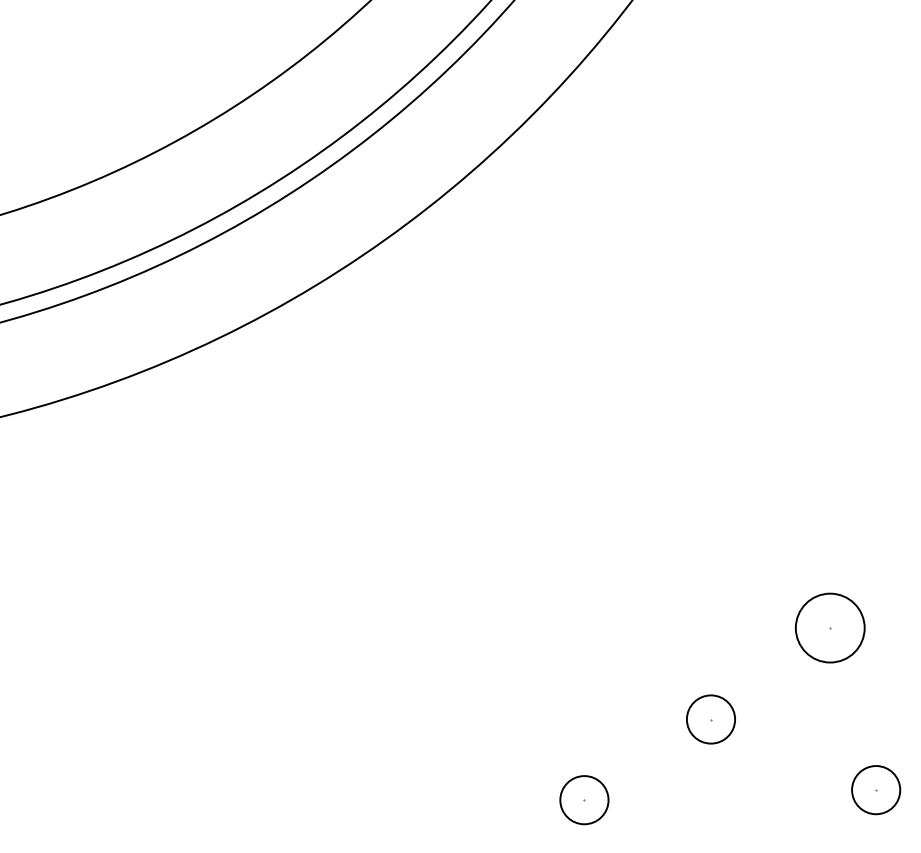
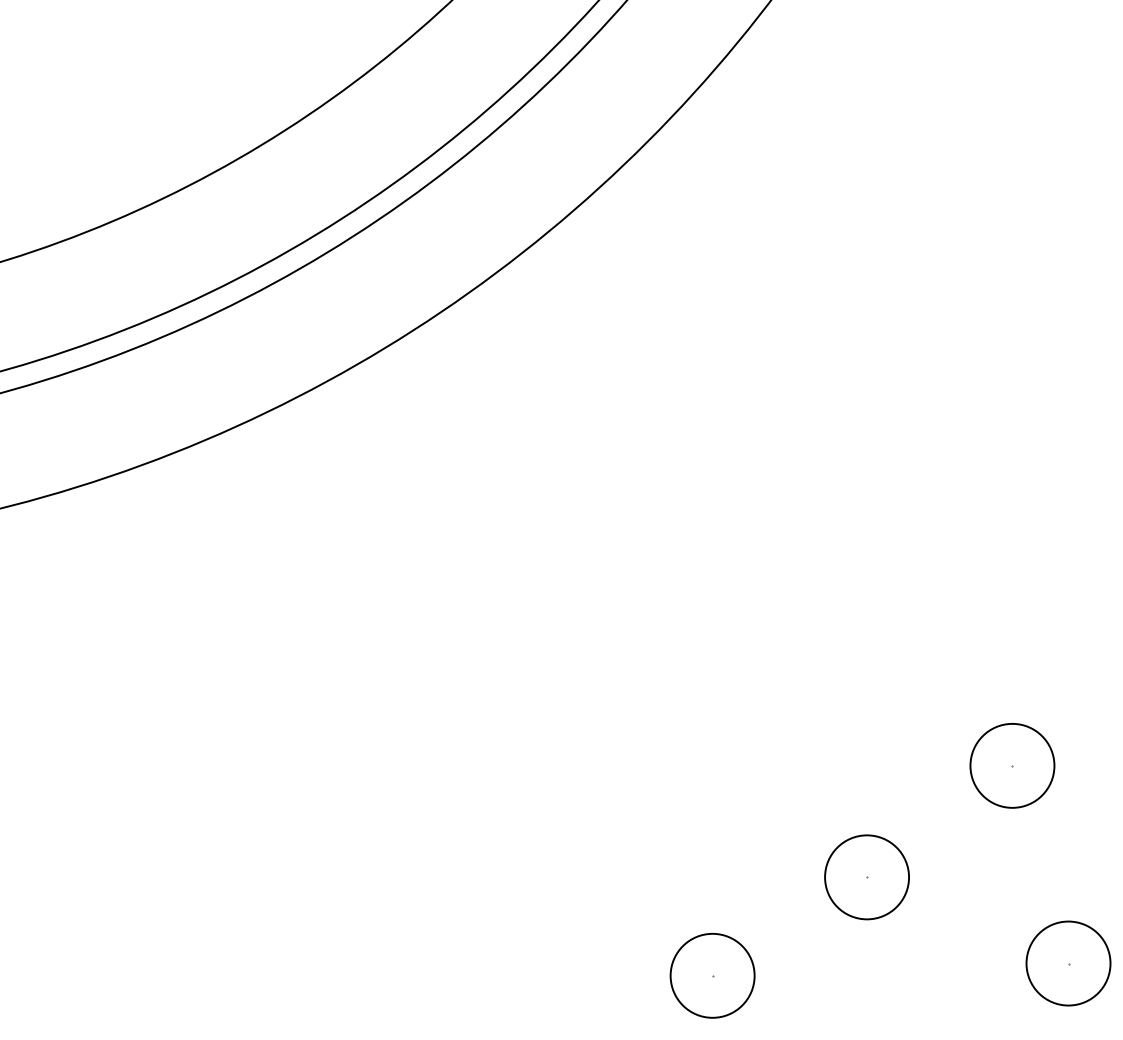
part: (710, 719) -> (866, 877), size x1.43
part: (875, 789) -> (1067, 962), size x1.43
part: (584, 799) -> (712, 974), size x1.43

